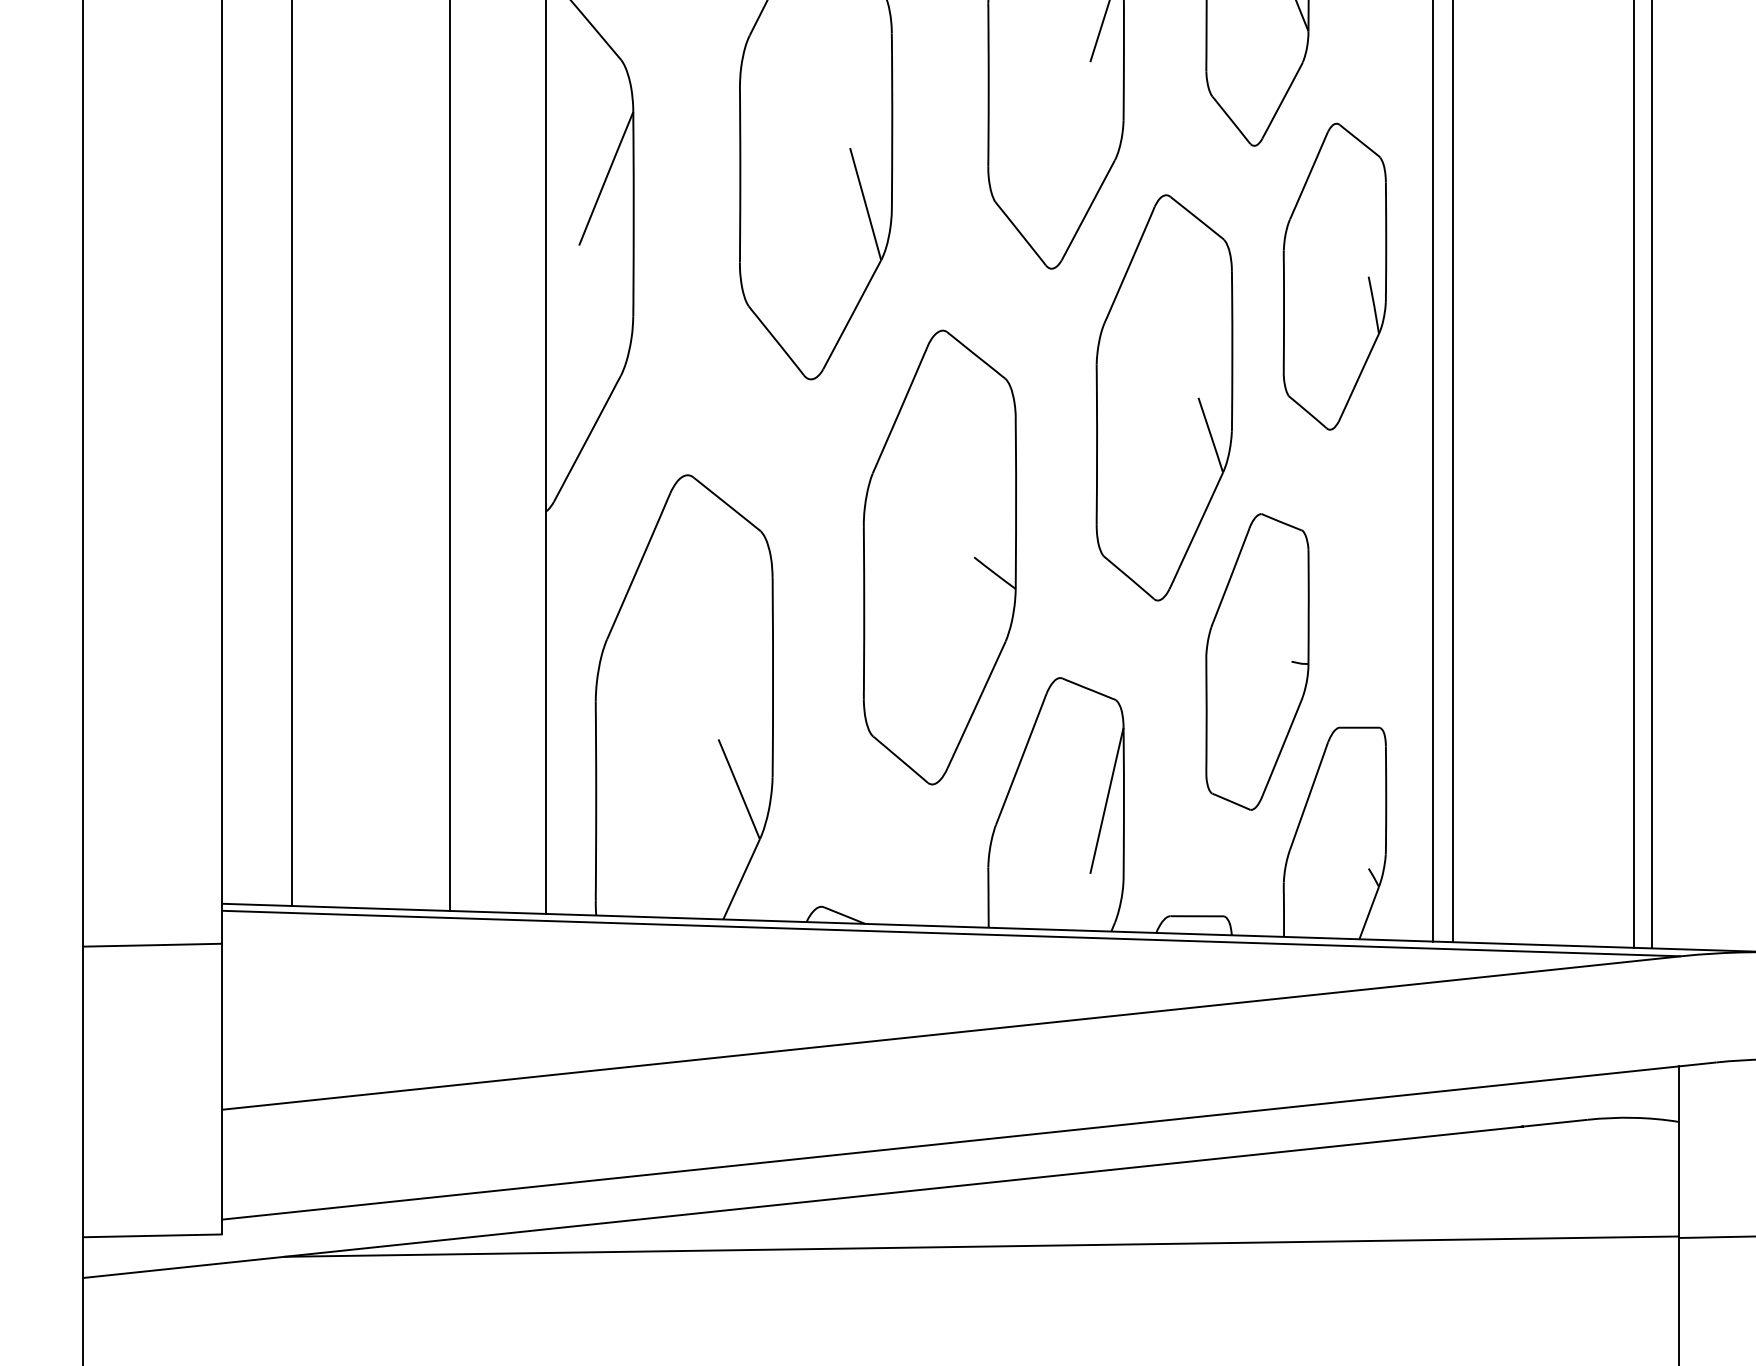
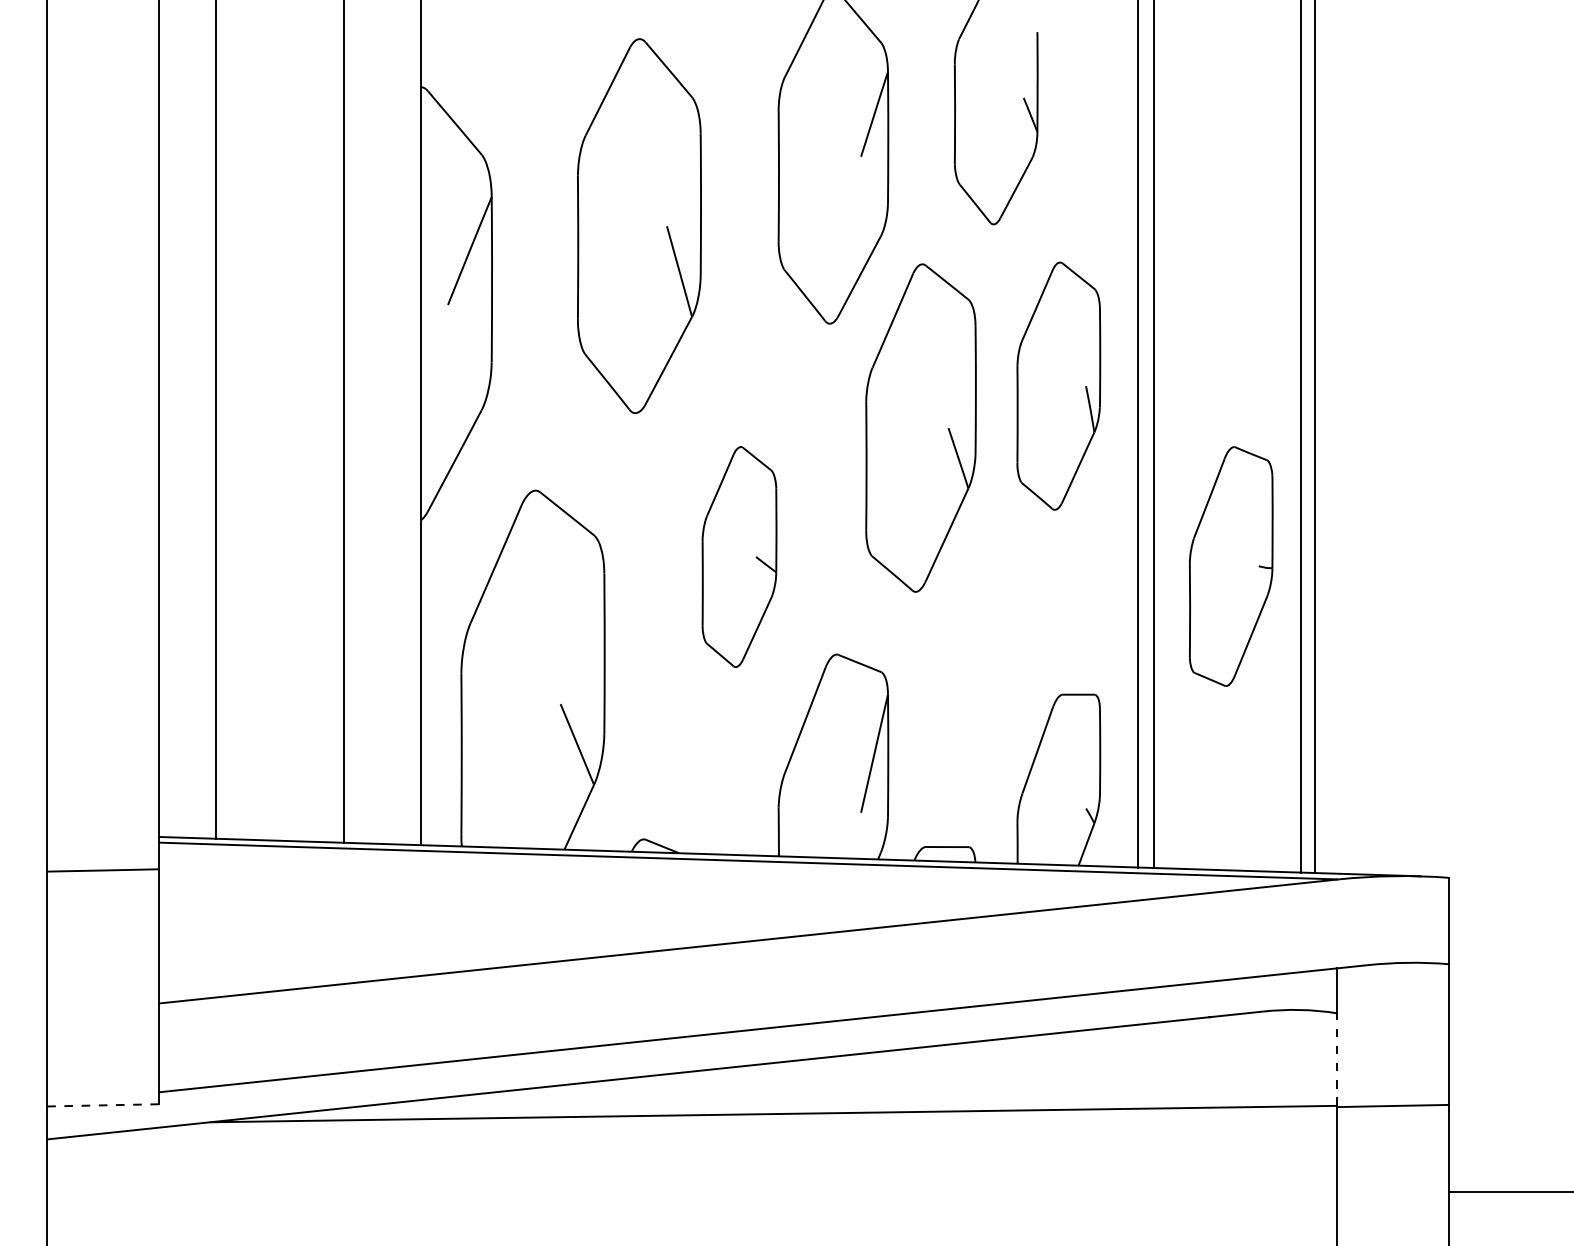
part: (1334, 275) -> (1058, 385), moved
part: (939, 556) -> (739, 556), size x0.6
part: (1257, 661) -> (1231, 566), moved
line: (1678, 1179) -> (1336, 1059), solid -> dashed
line: (152, 1236) -> (103, 1105), solid -> dashed

